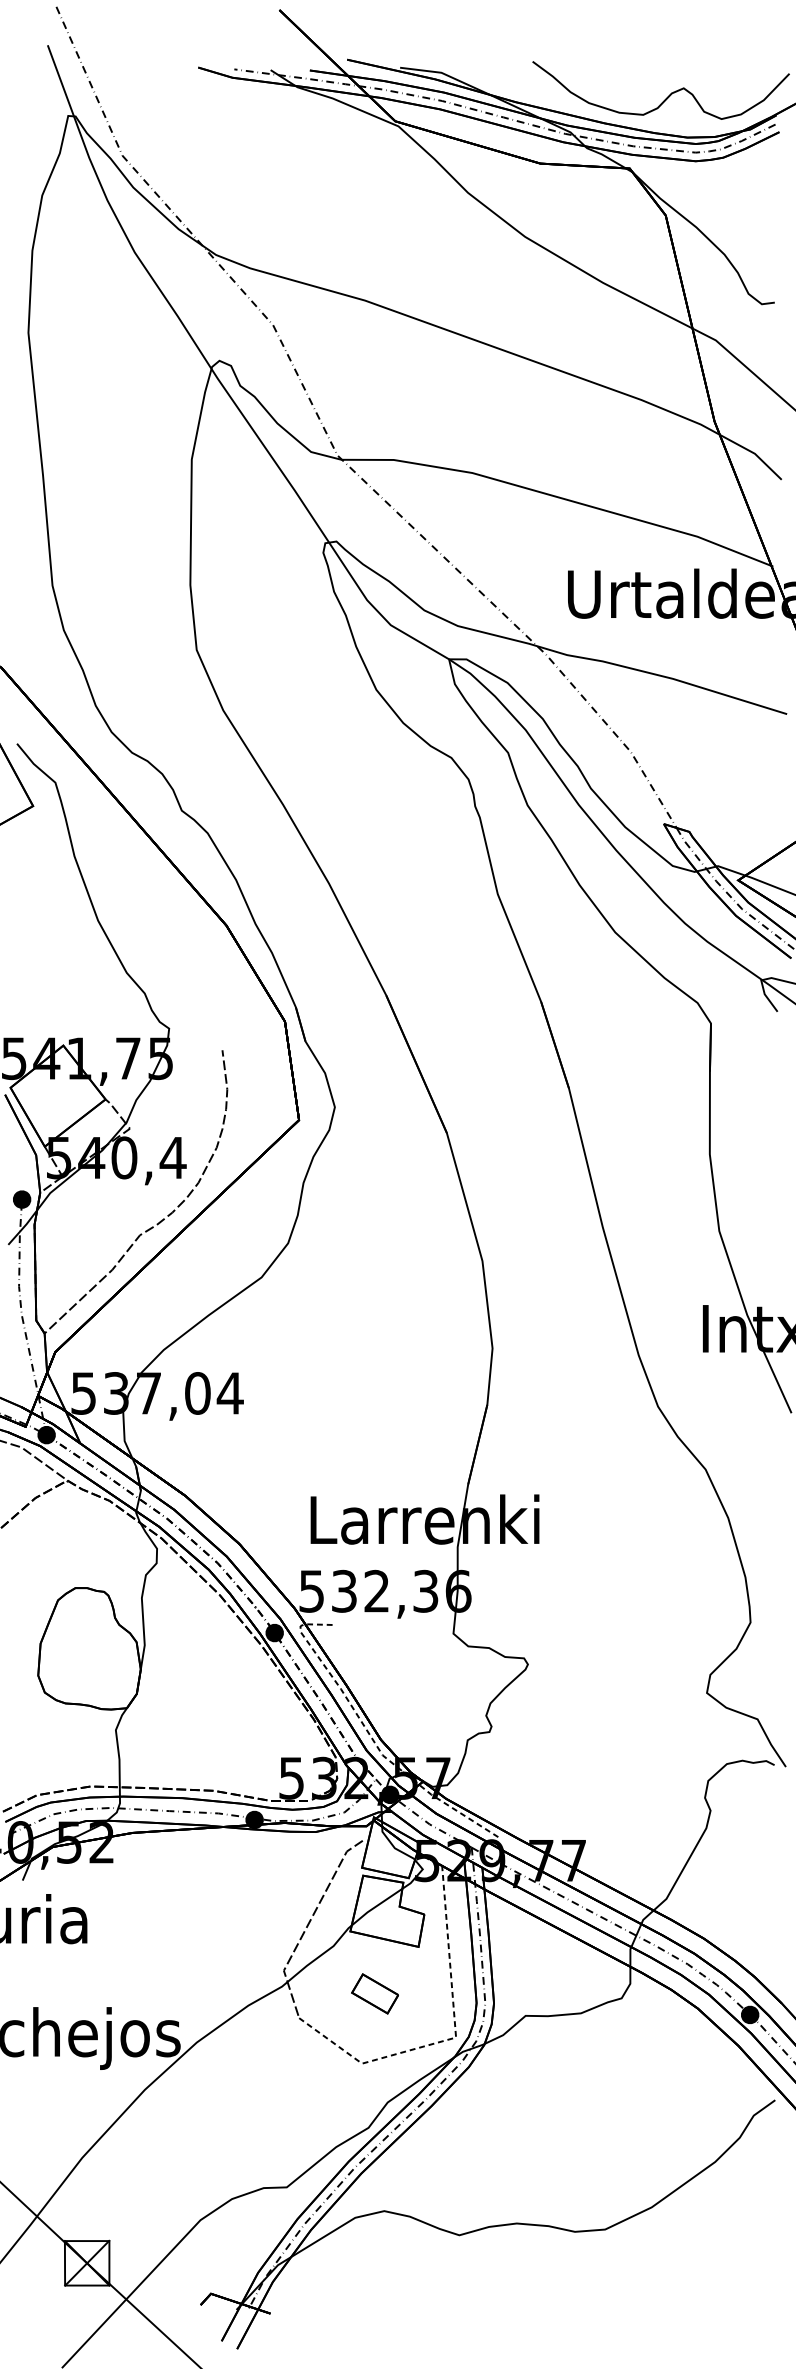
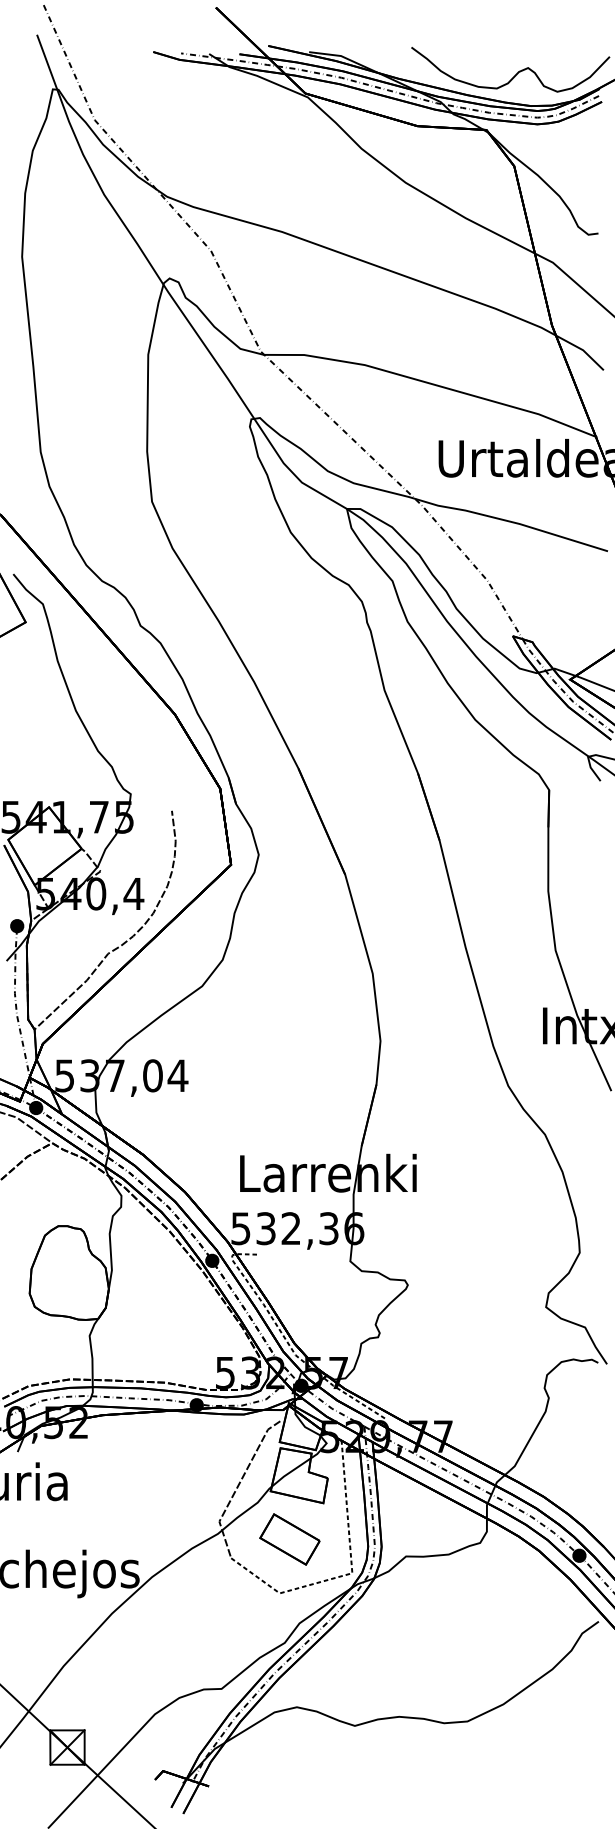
part: (374, 1993) -> (289, 1539), size x1.67

